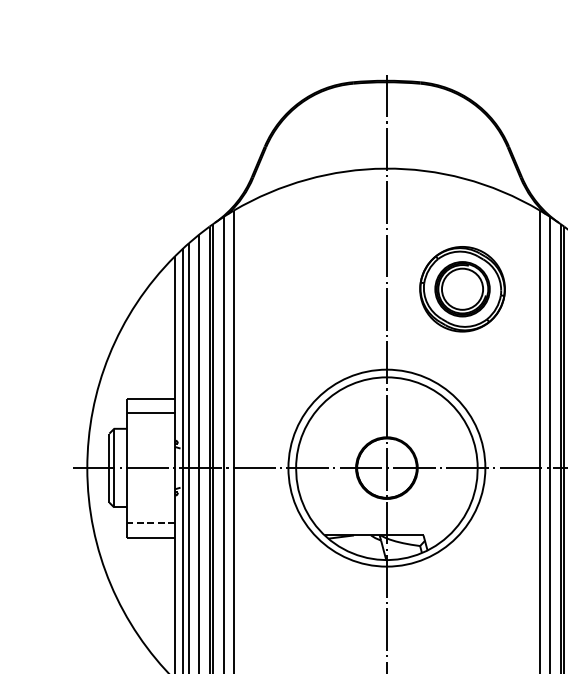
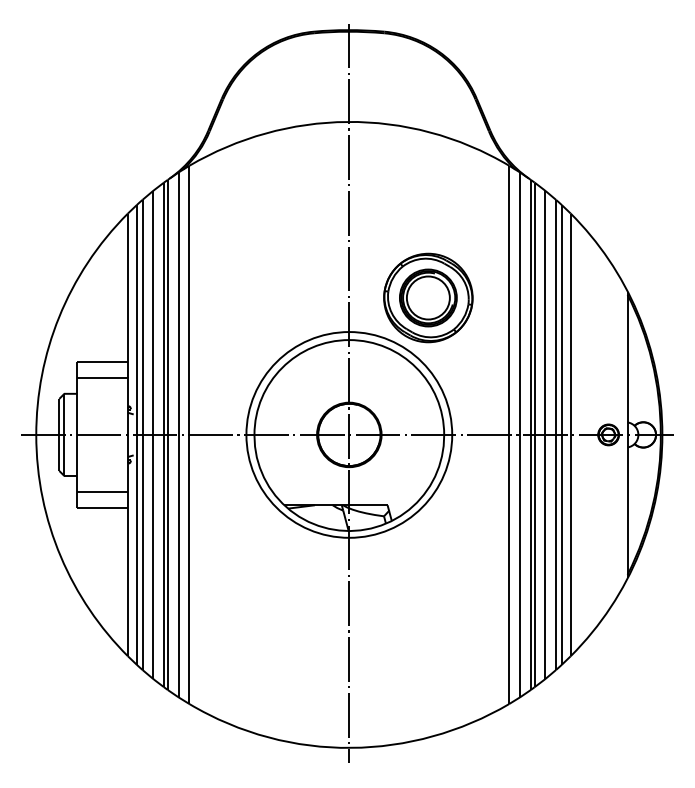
part: (462, 288) -> (428, 297), moved
line: (150, 523) -> (102, 492), dashed -> solid

